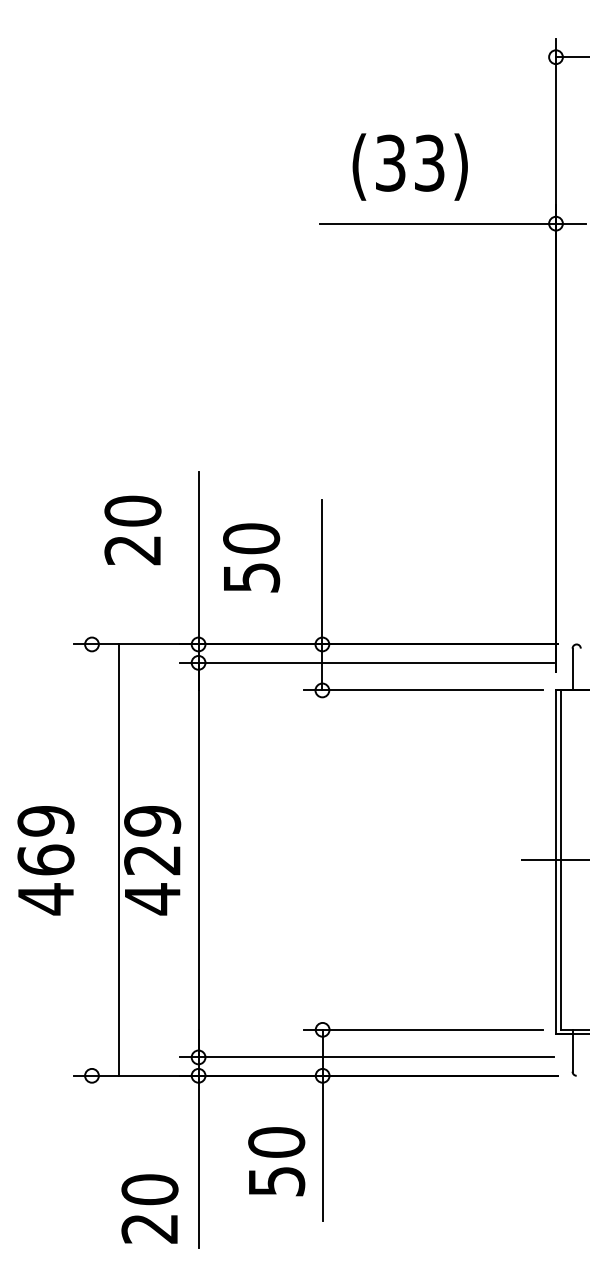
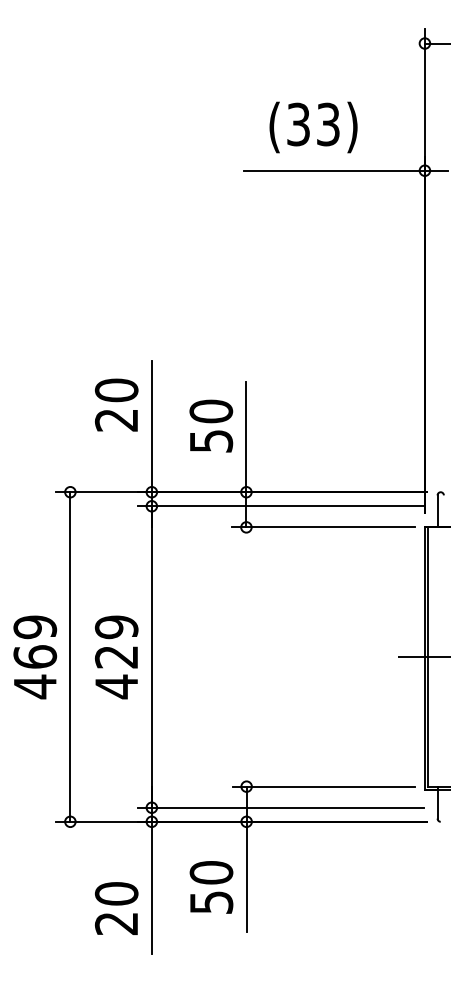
text: (132, 529) -> (116, 404), moved
text: (251, 557) -> (211, 425), moved
line: (119, 859) -> (70, 656), moved
text: (149, 1208) -> (116, 908), moved

